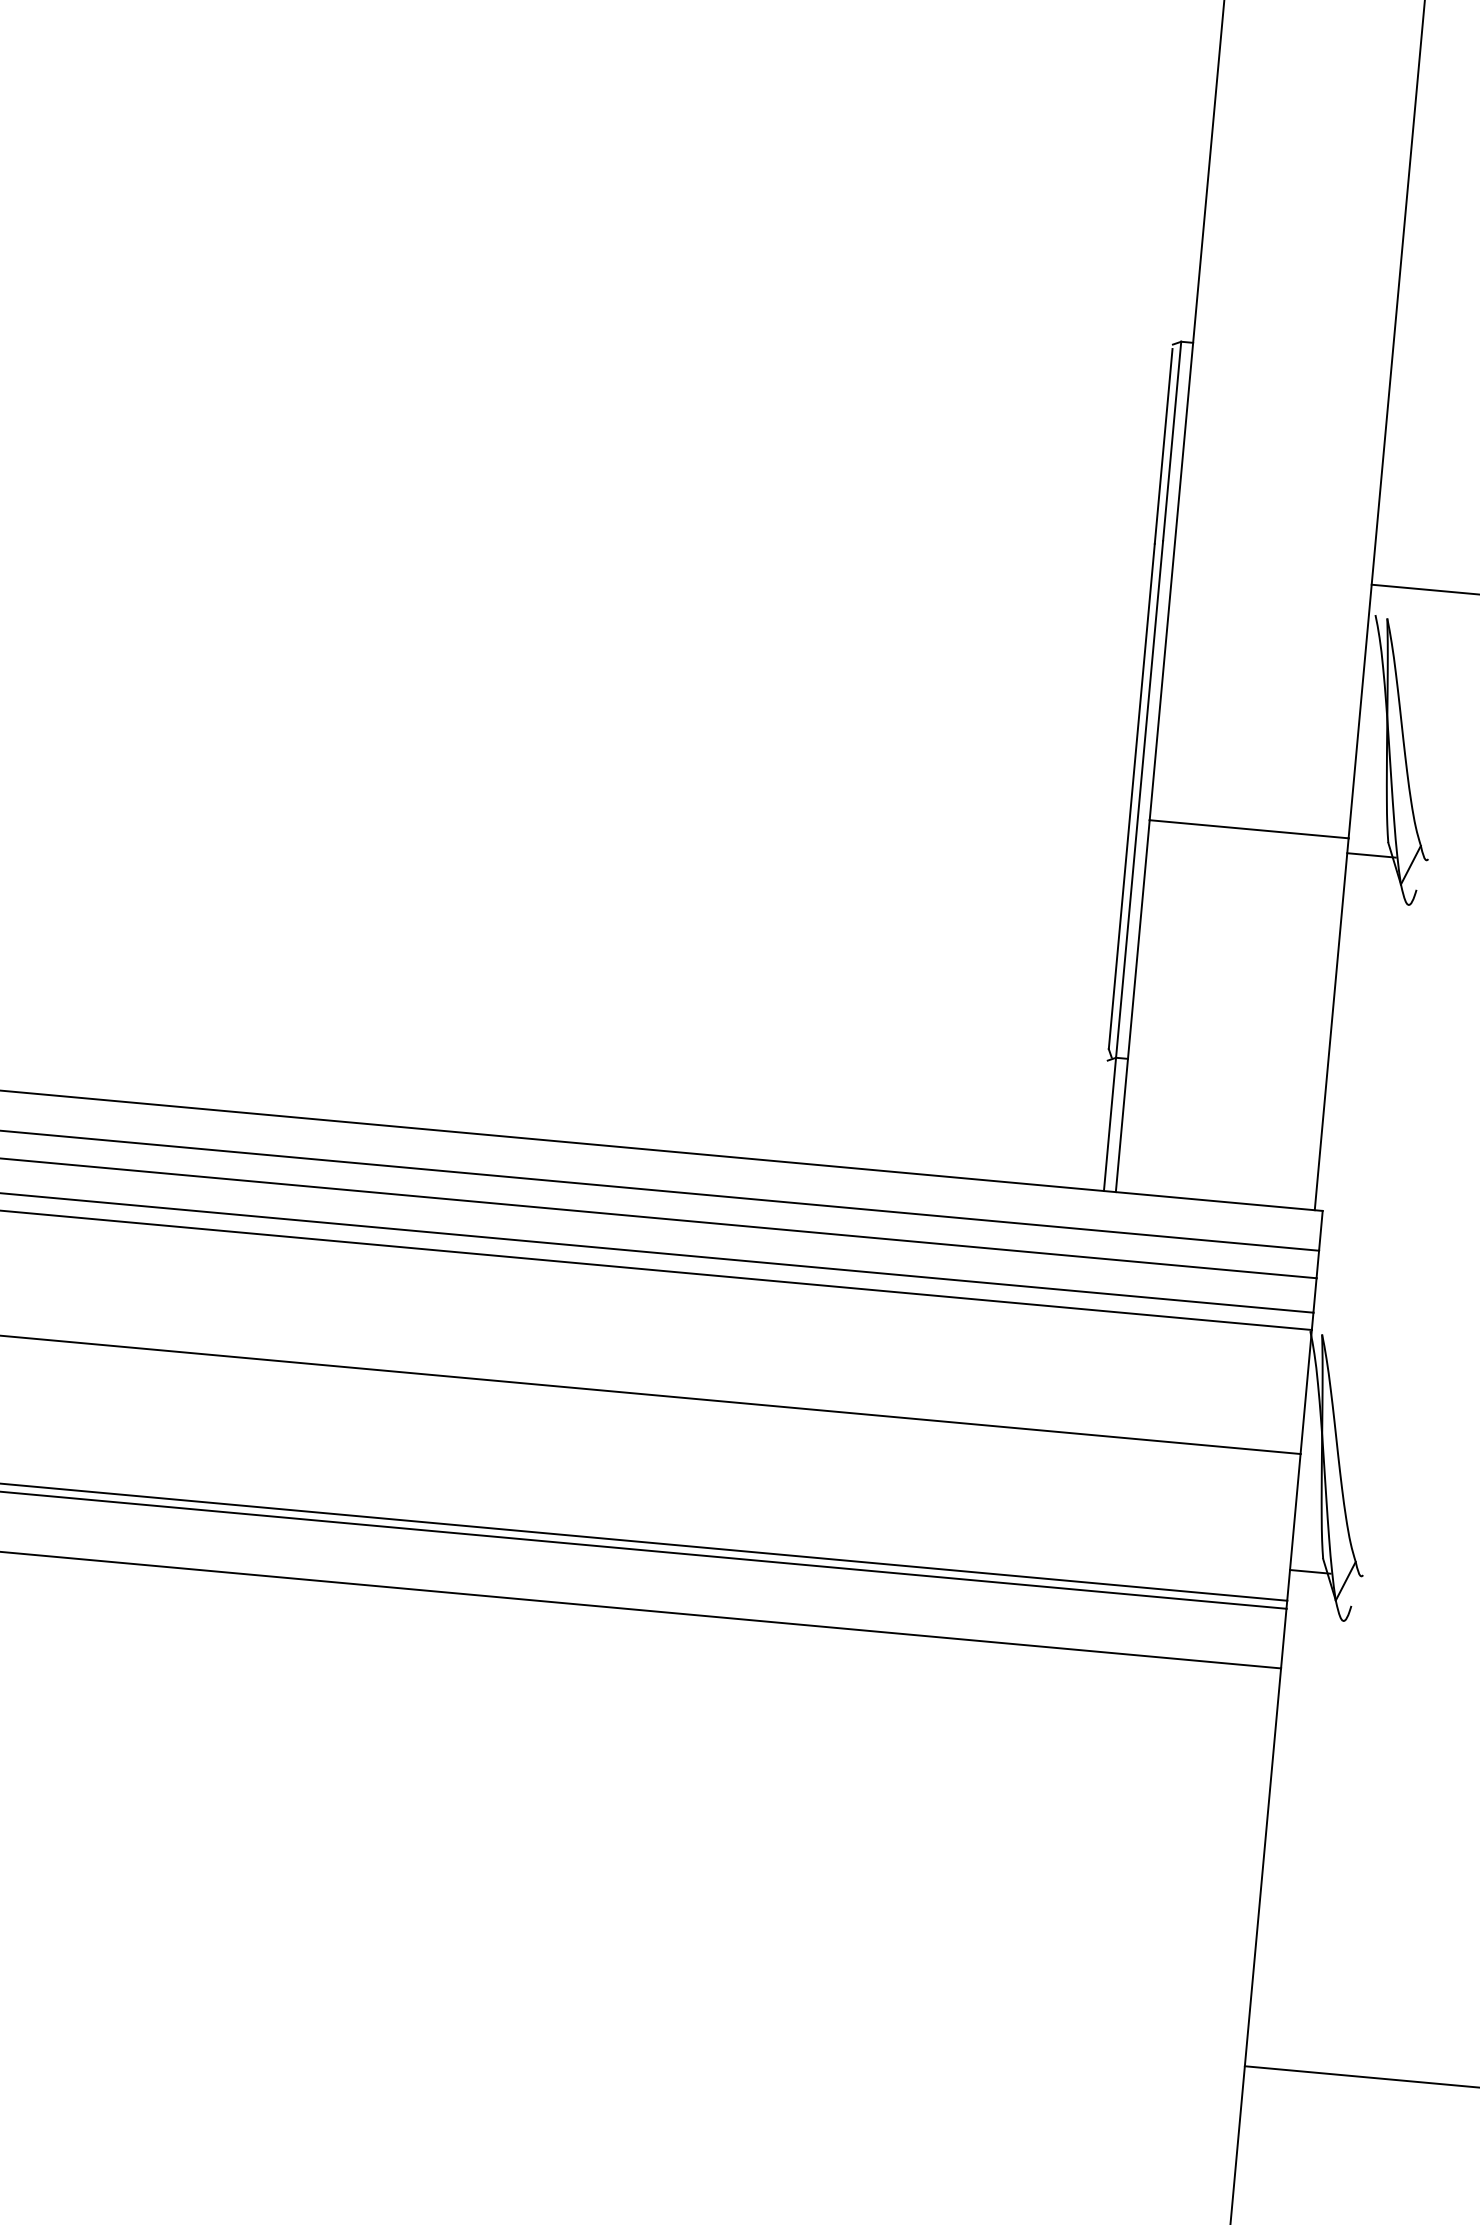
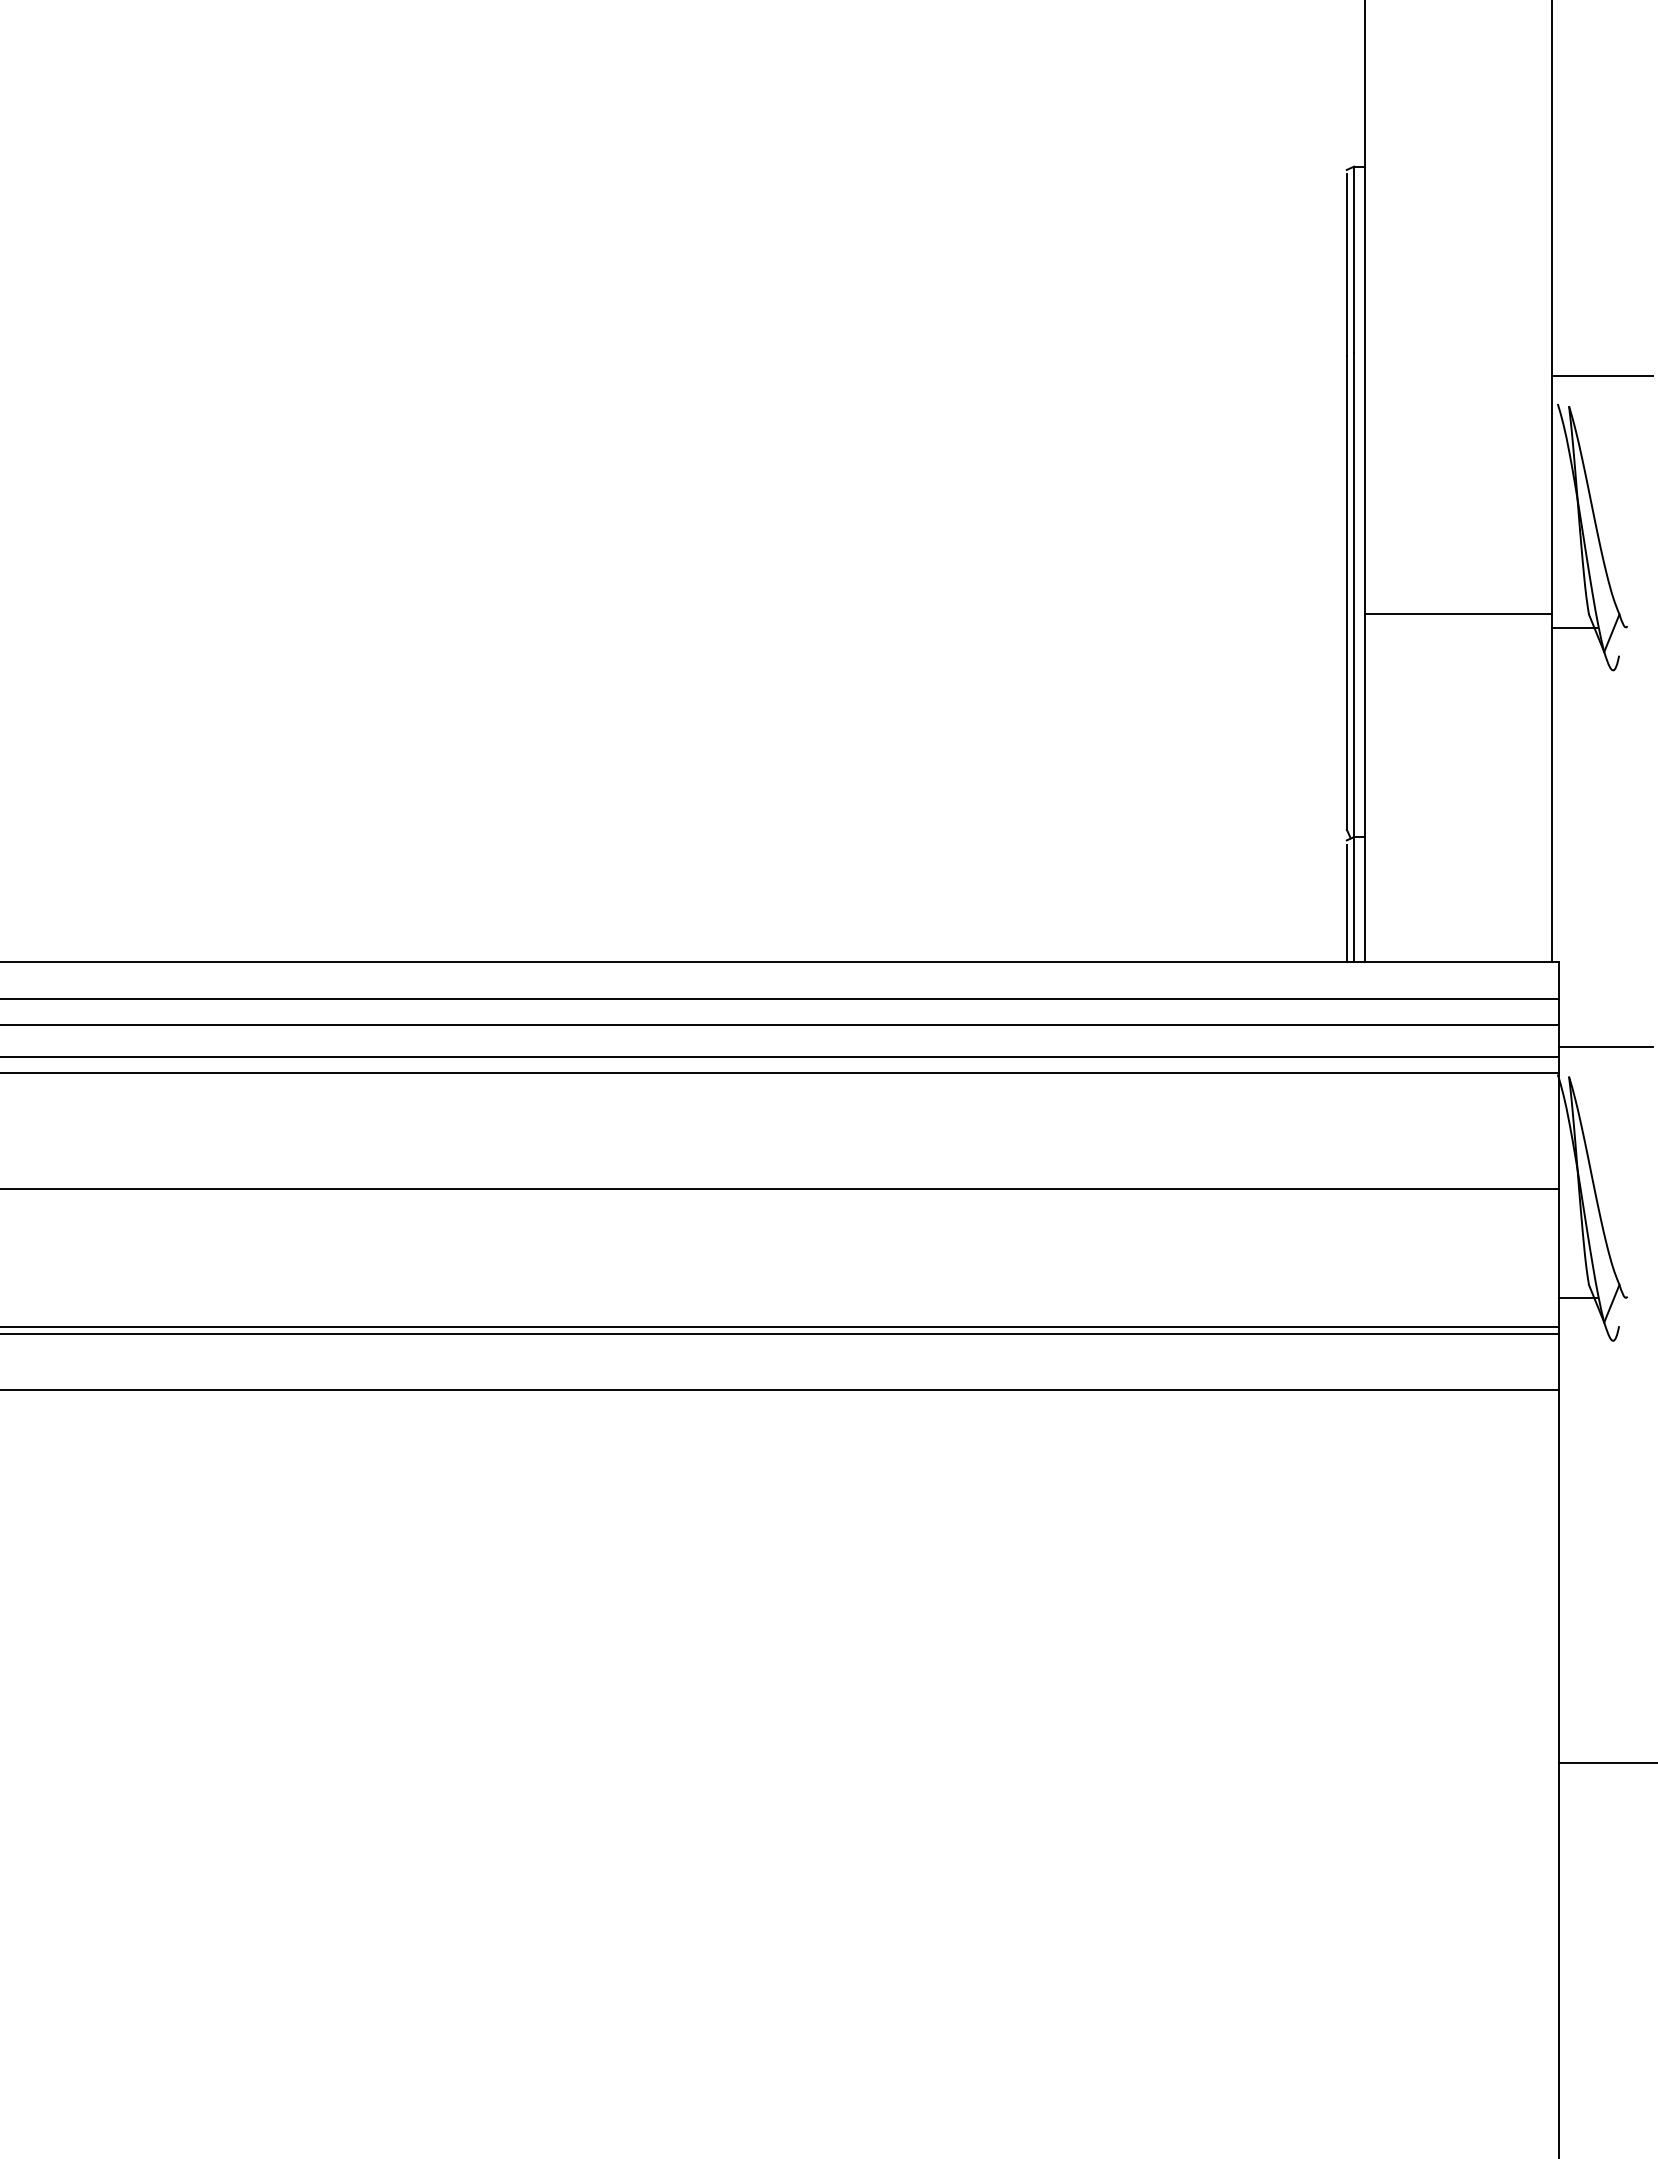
line: (1101, 1126) -> (1346, 902), added
line: (1363, 1305) -> (1605, 1046), added

